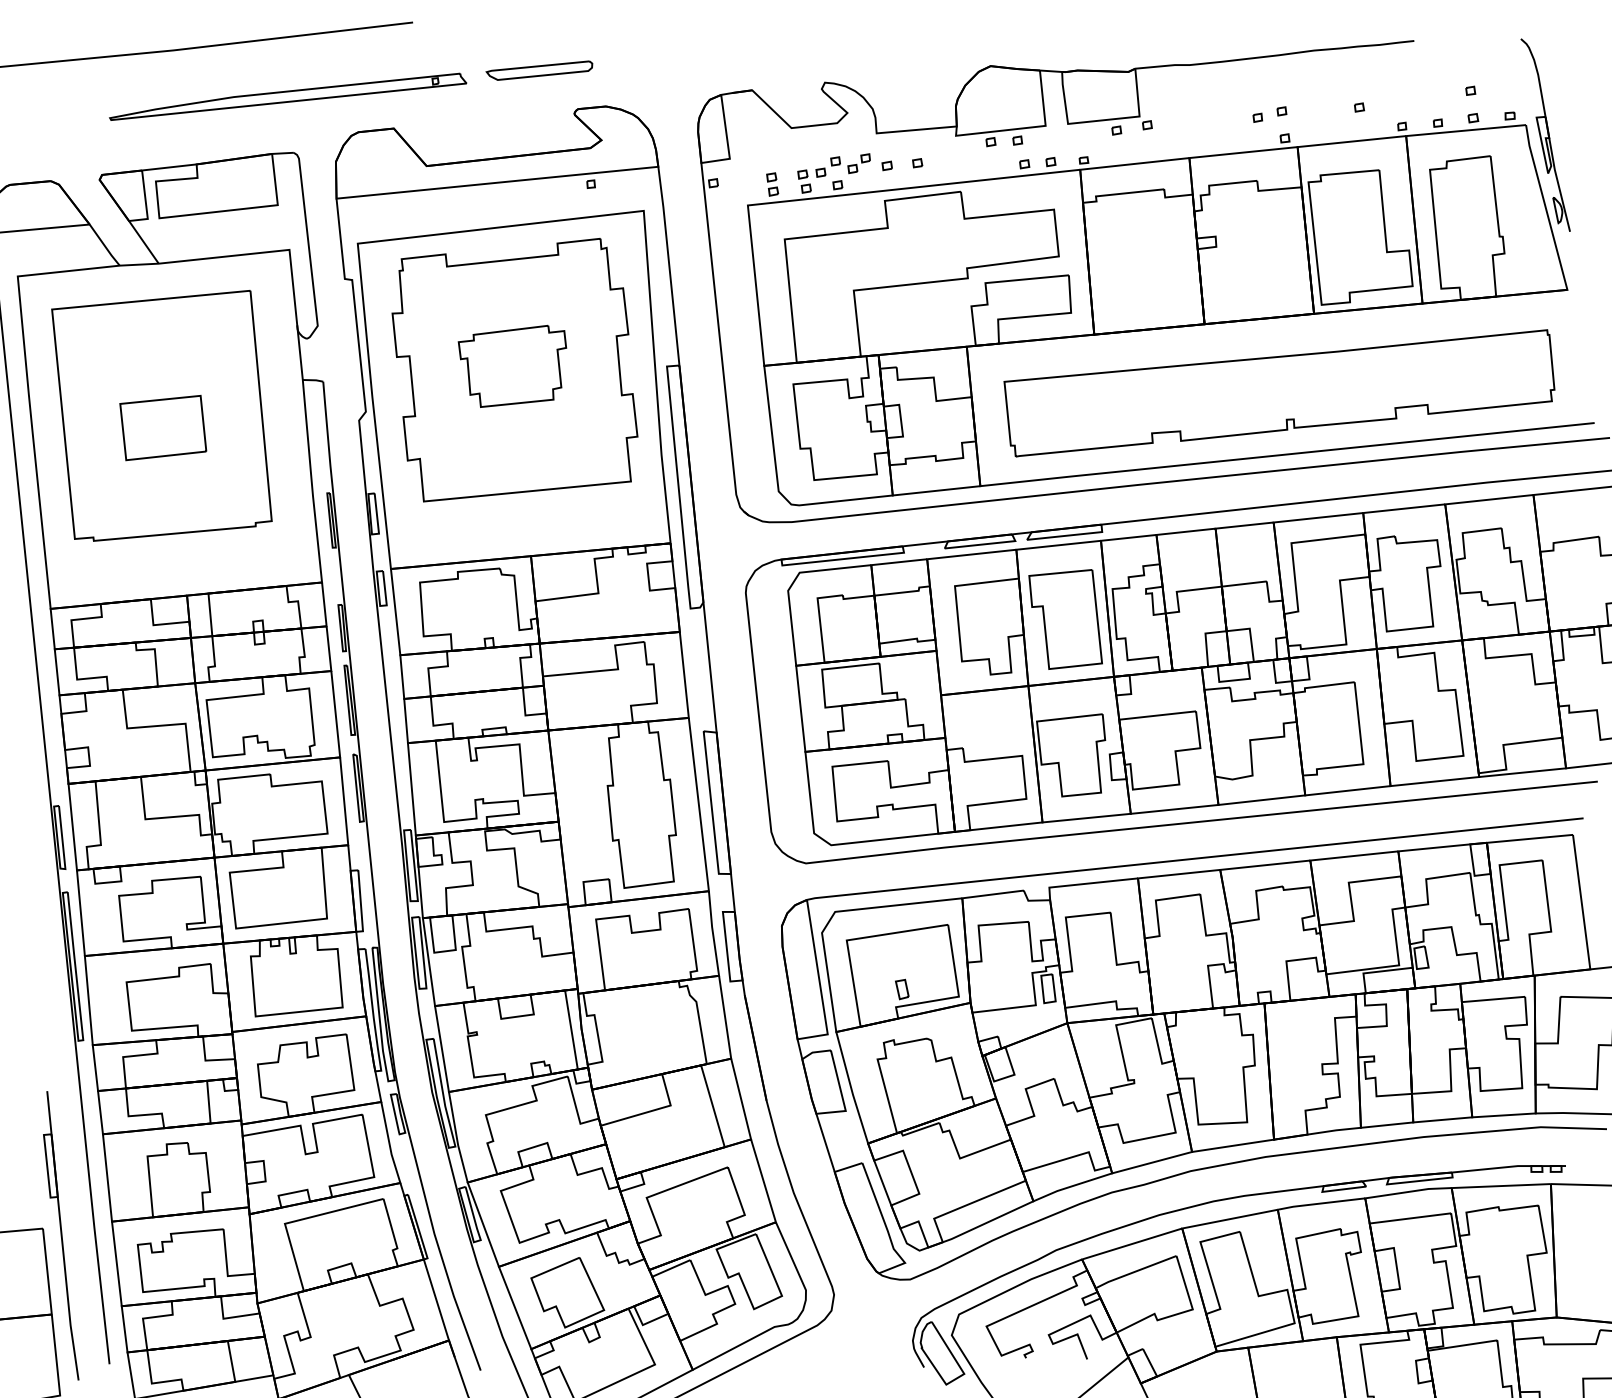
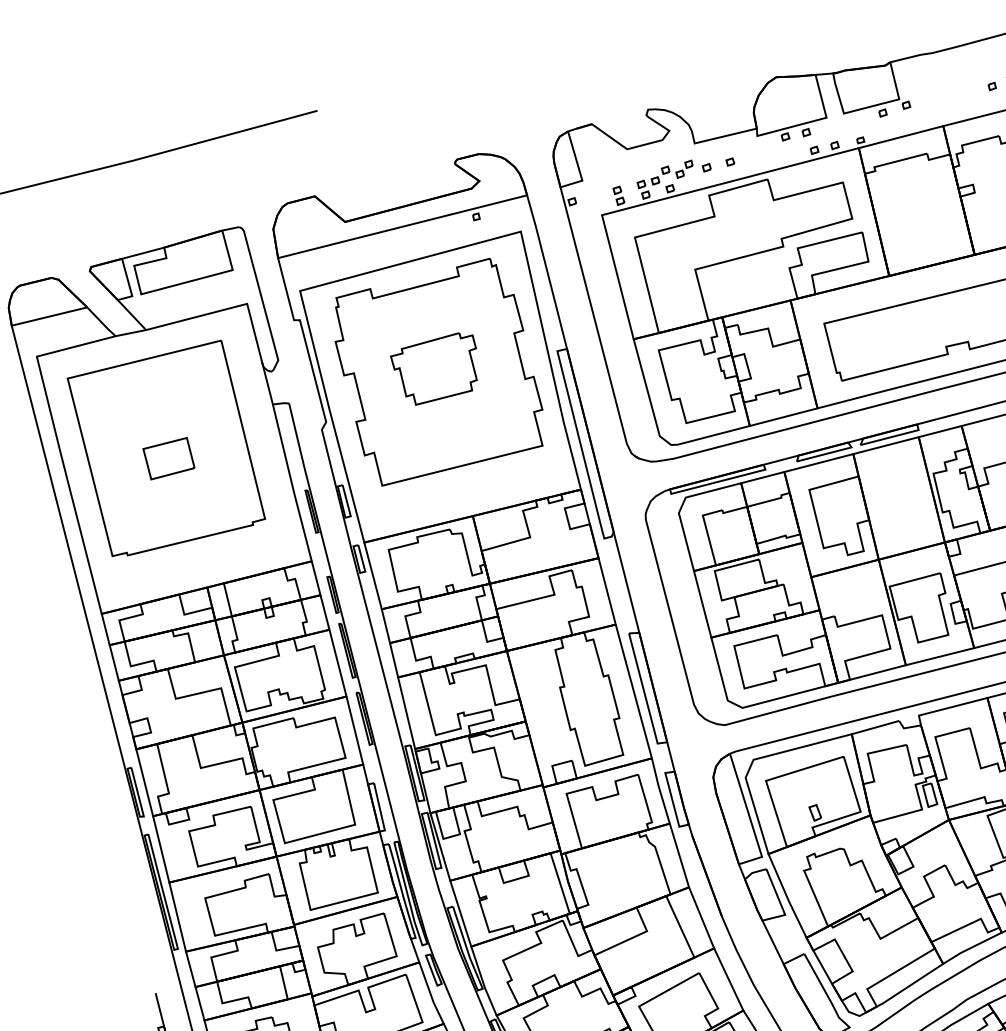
part: (539, 70) -> (422, 133), removed
part: (288, 96) -> (228, 183), removed
part: (163, 428) -> (169, 458), size x0.7
part: (1065, 619) -> (900, 503), removed

